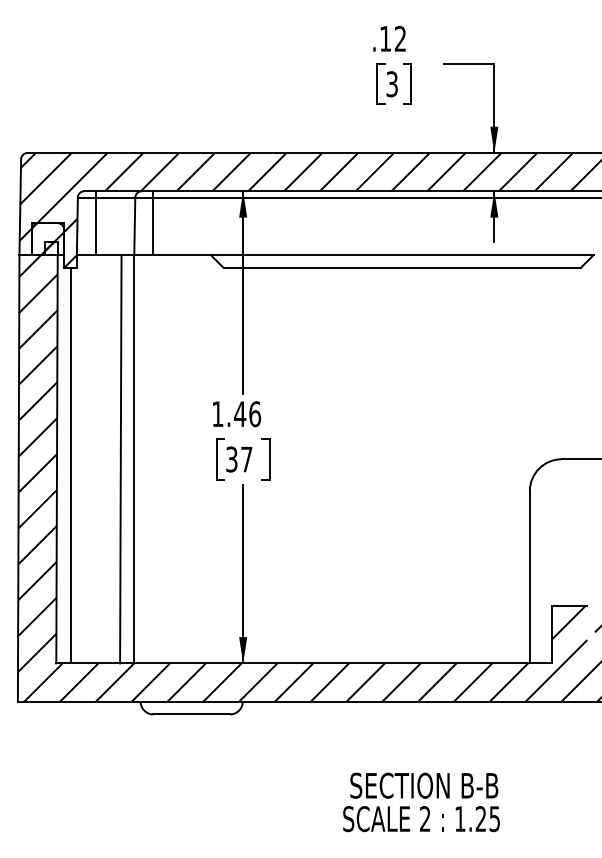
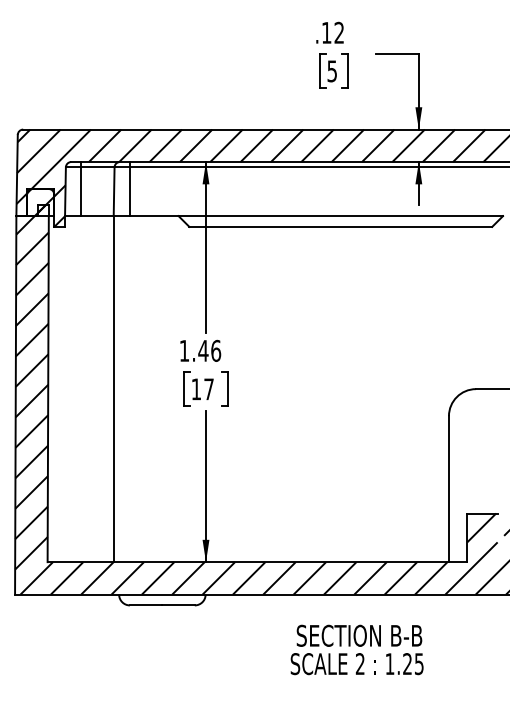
text: (392, 83) -> (332, 70), 3 -> 5
line: (119, 459) -> (101, 389), removed
text: (231, 459) -> (196, 389), 37 -> 17
line: (70, 465) -> (59, 394), removed
text: (420, 801) -> (356, 649), moved

